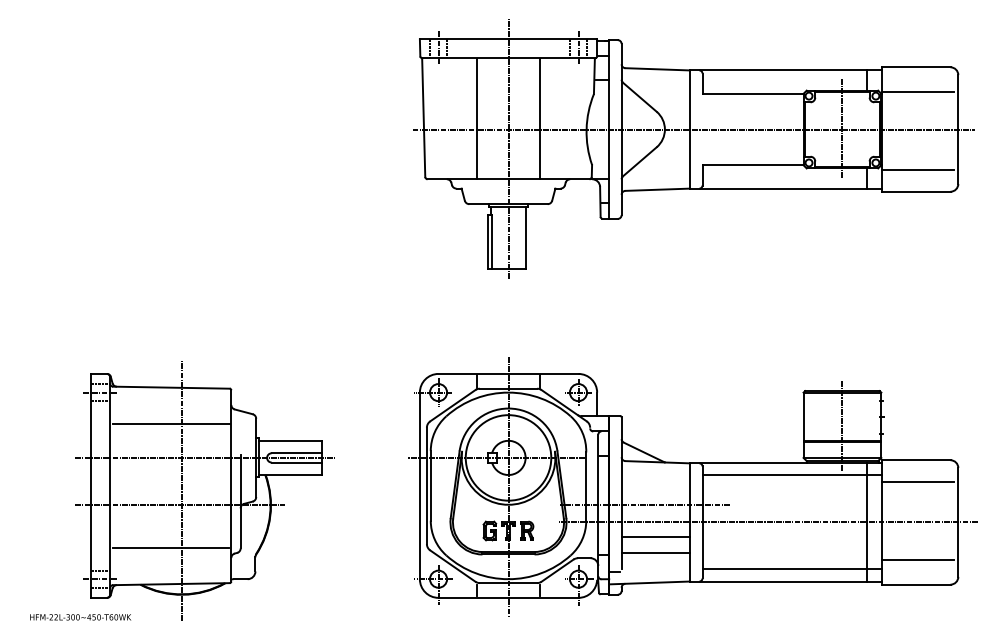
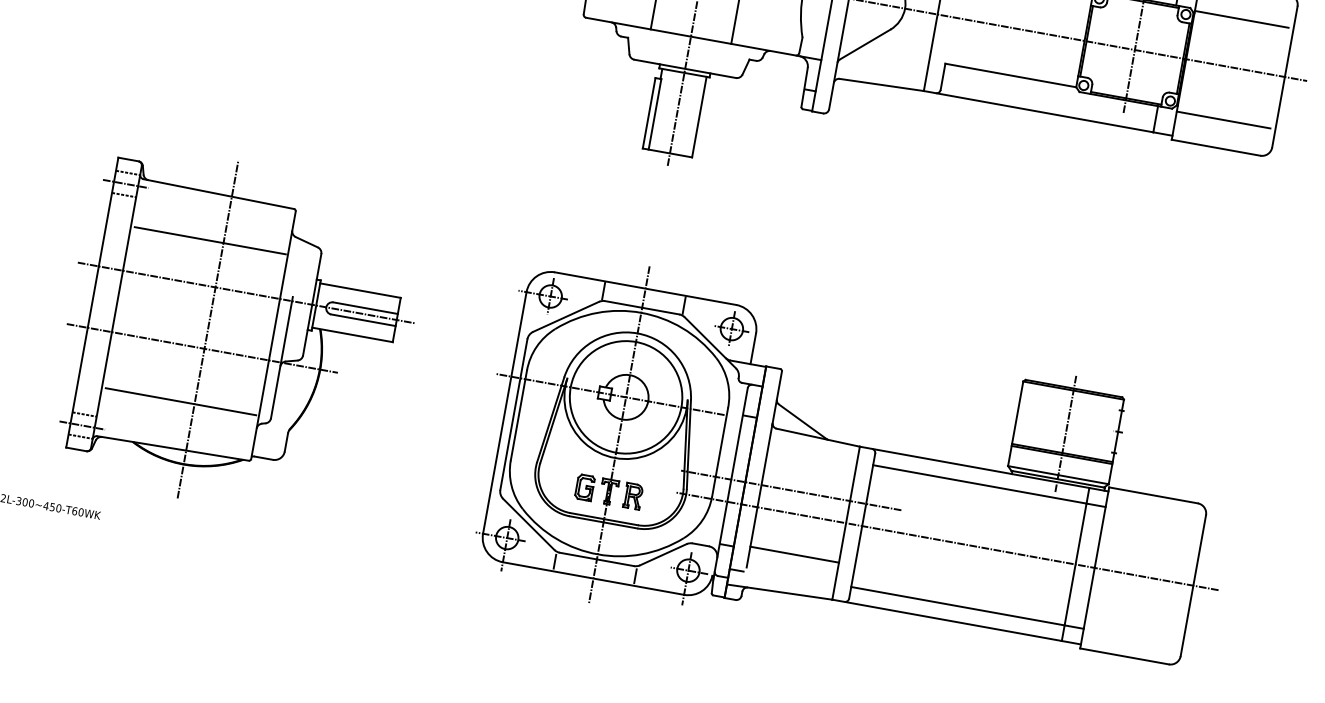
line: (918, 482) -> (1151, 524), removed
part: (204, 490) -> (237, 334), moved
line: (655, 537) -> (797, 534), removed
line: (918, 559) -> (1133, 624), removed

